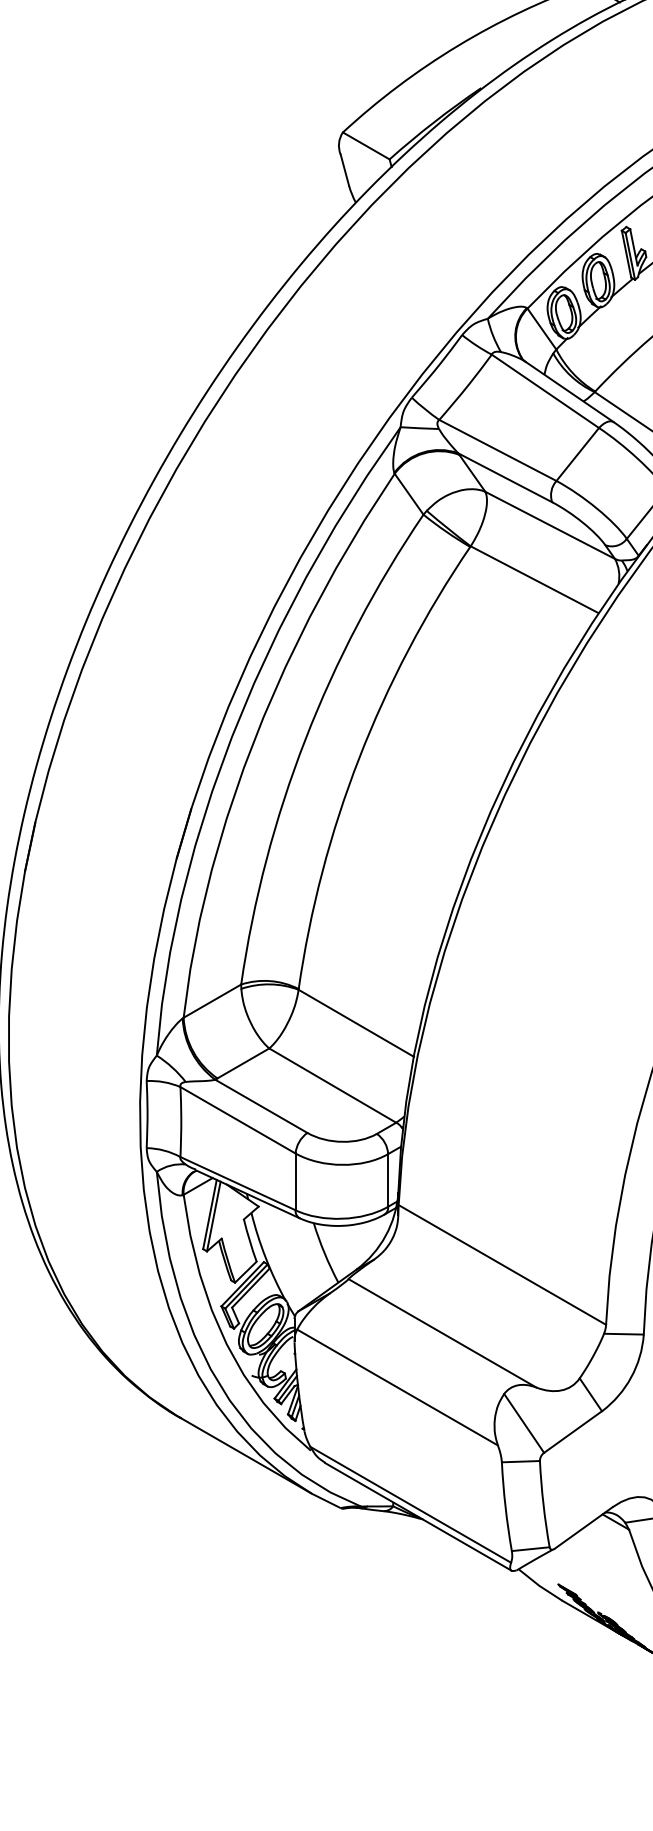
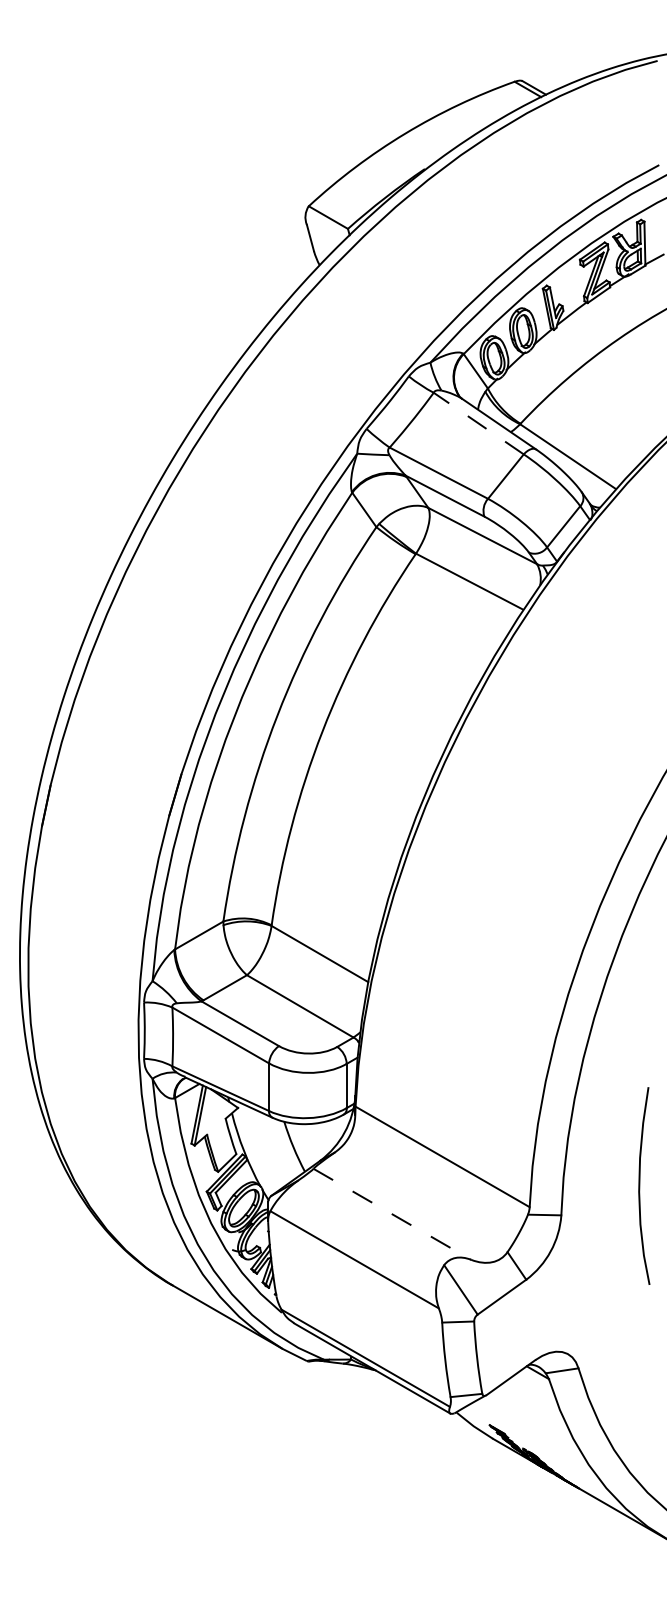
line: (545, 391) -> (478, 423), solid -> dashed
line: (442, 1333) -> (392, 1214), solid -> dashed

